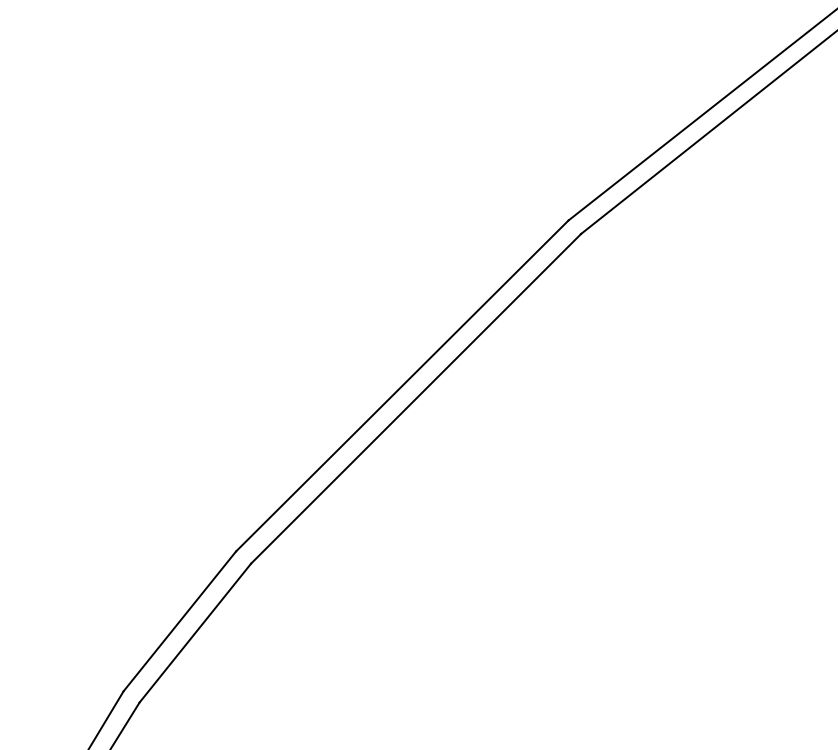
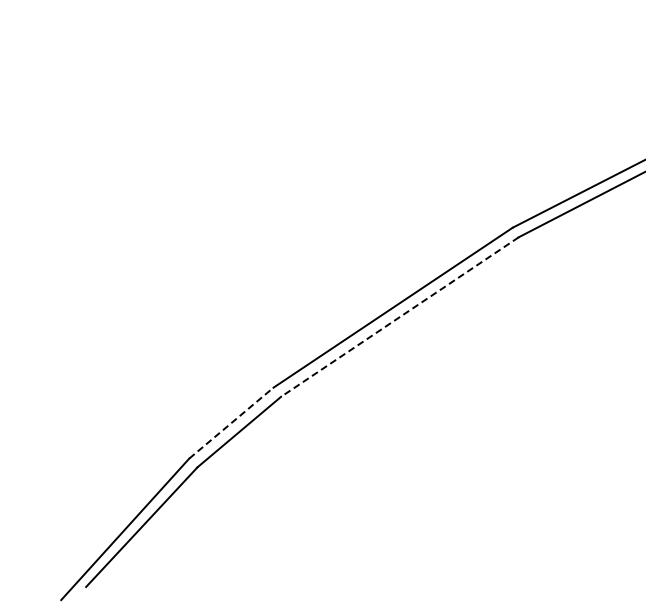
line: (415, 399) -> (399, 317), solid -> dashed
line: (179, 620) -> (231, 422), solid -> dashed

